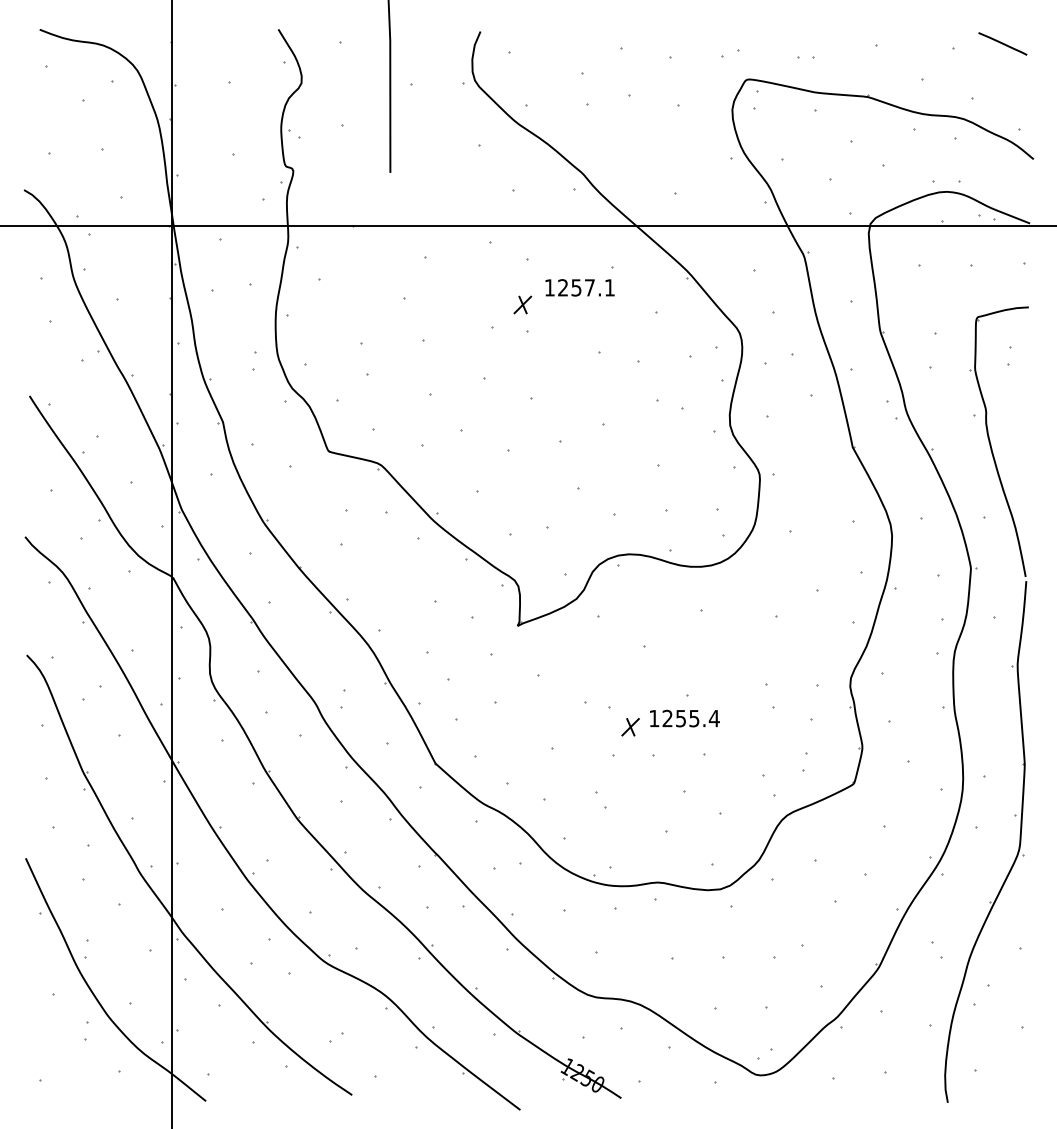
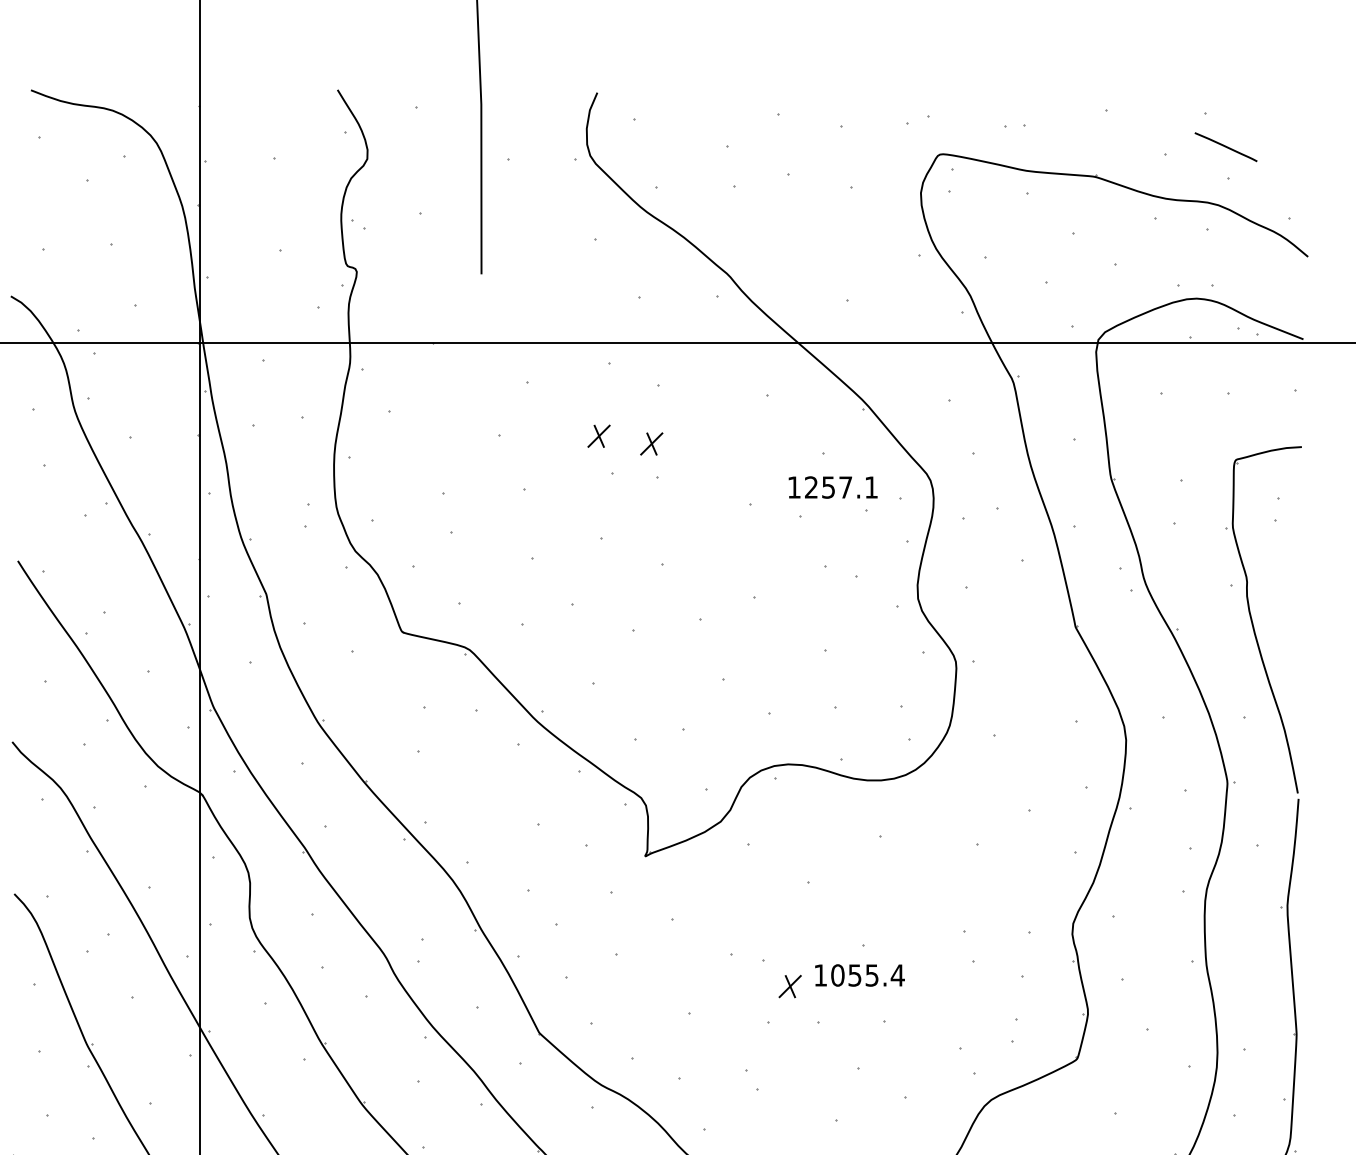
line: (1002, 43) -> (1225, 146), moved
text: (579, 287) -> (832, 487), moved
part: (481, 298) -> (598, 435), added
text: (667, 718) -> (837, 975), 1255.4 -> 1055.4

